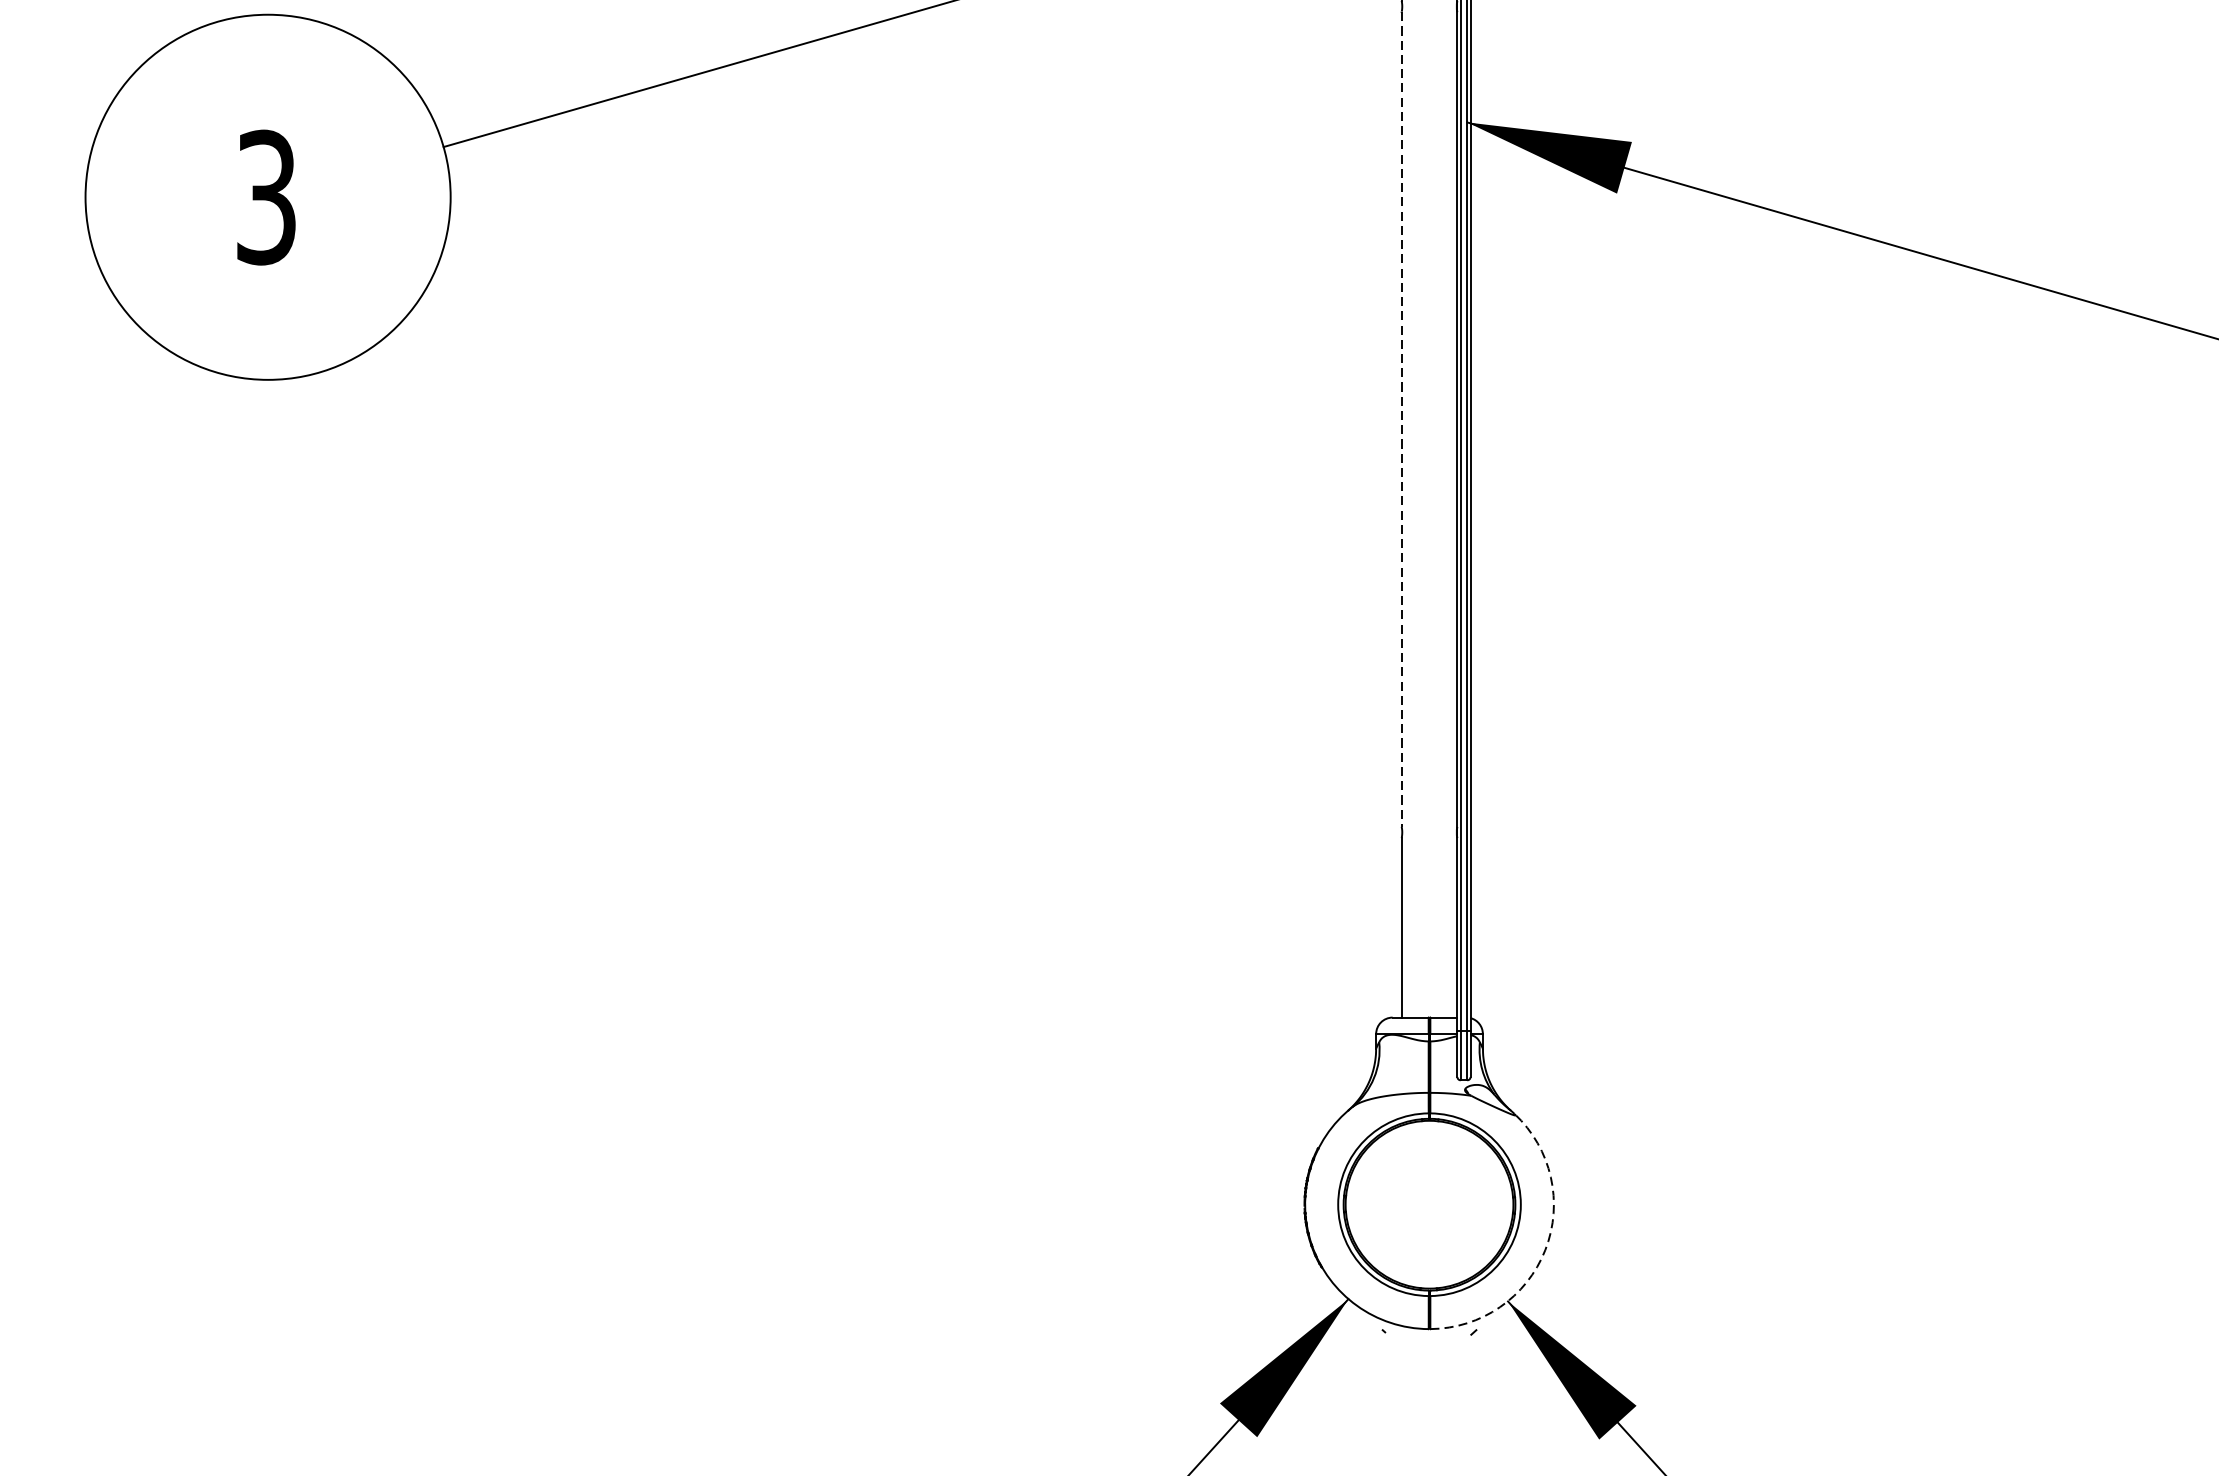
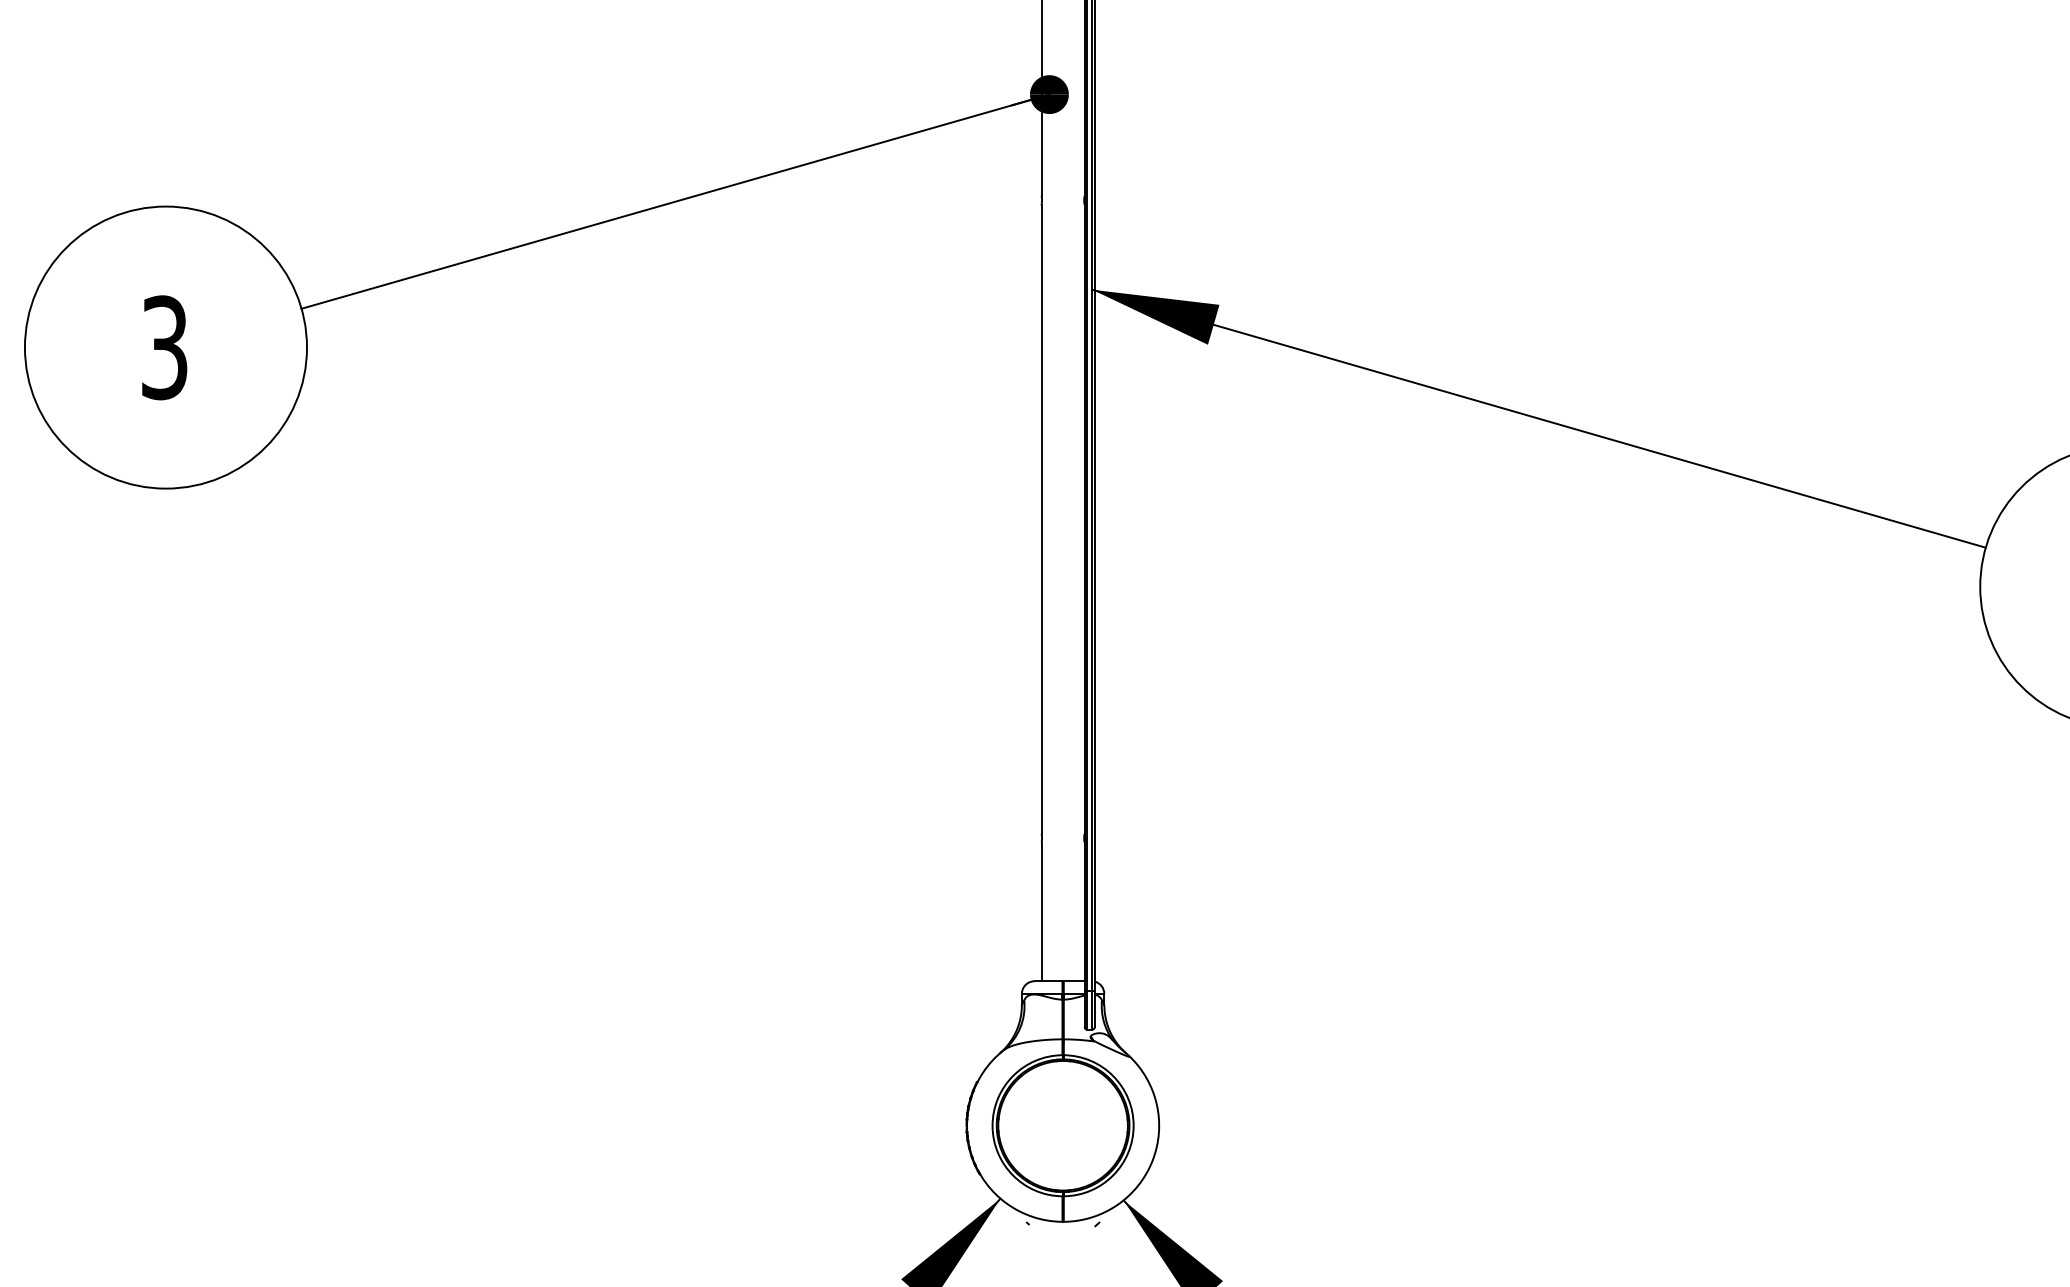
line: (1401, 419) -> (1041, 519), dashed -> solid
arc: (1545, 1249) -> (1152, 1160), dashed -> solid

